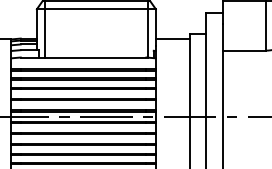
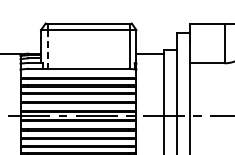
line: (44, 33) -> (47, 49), solid -> dashed

